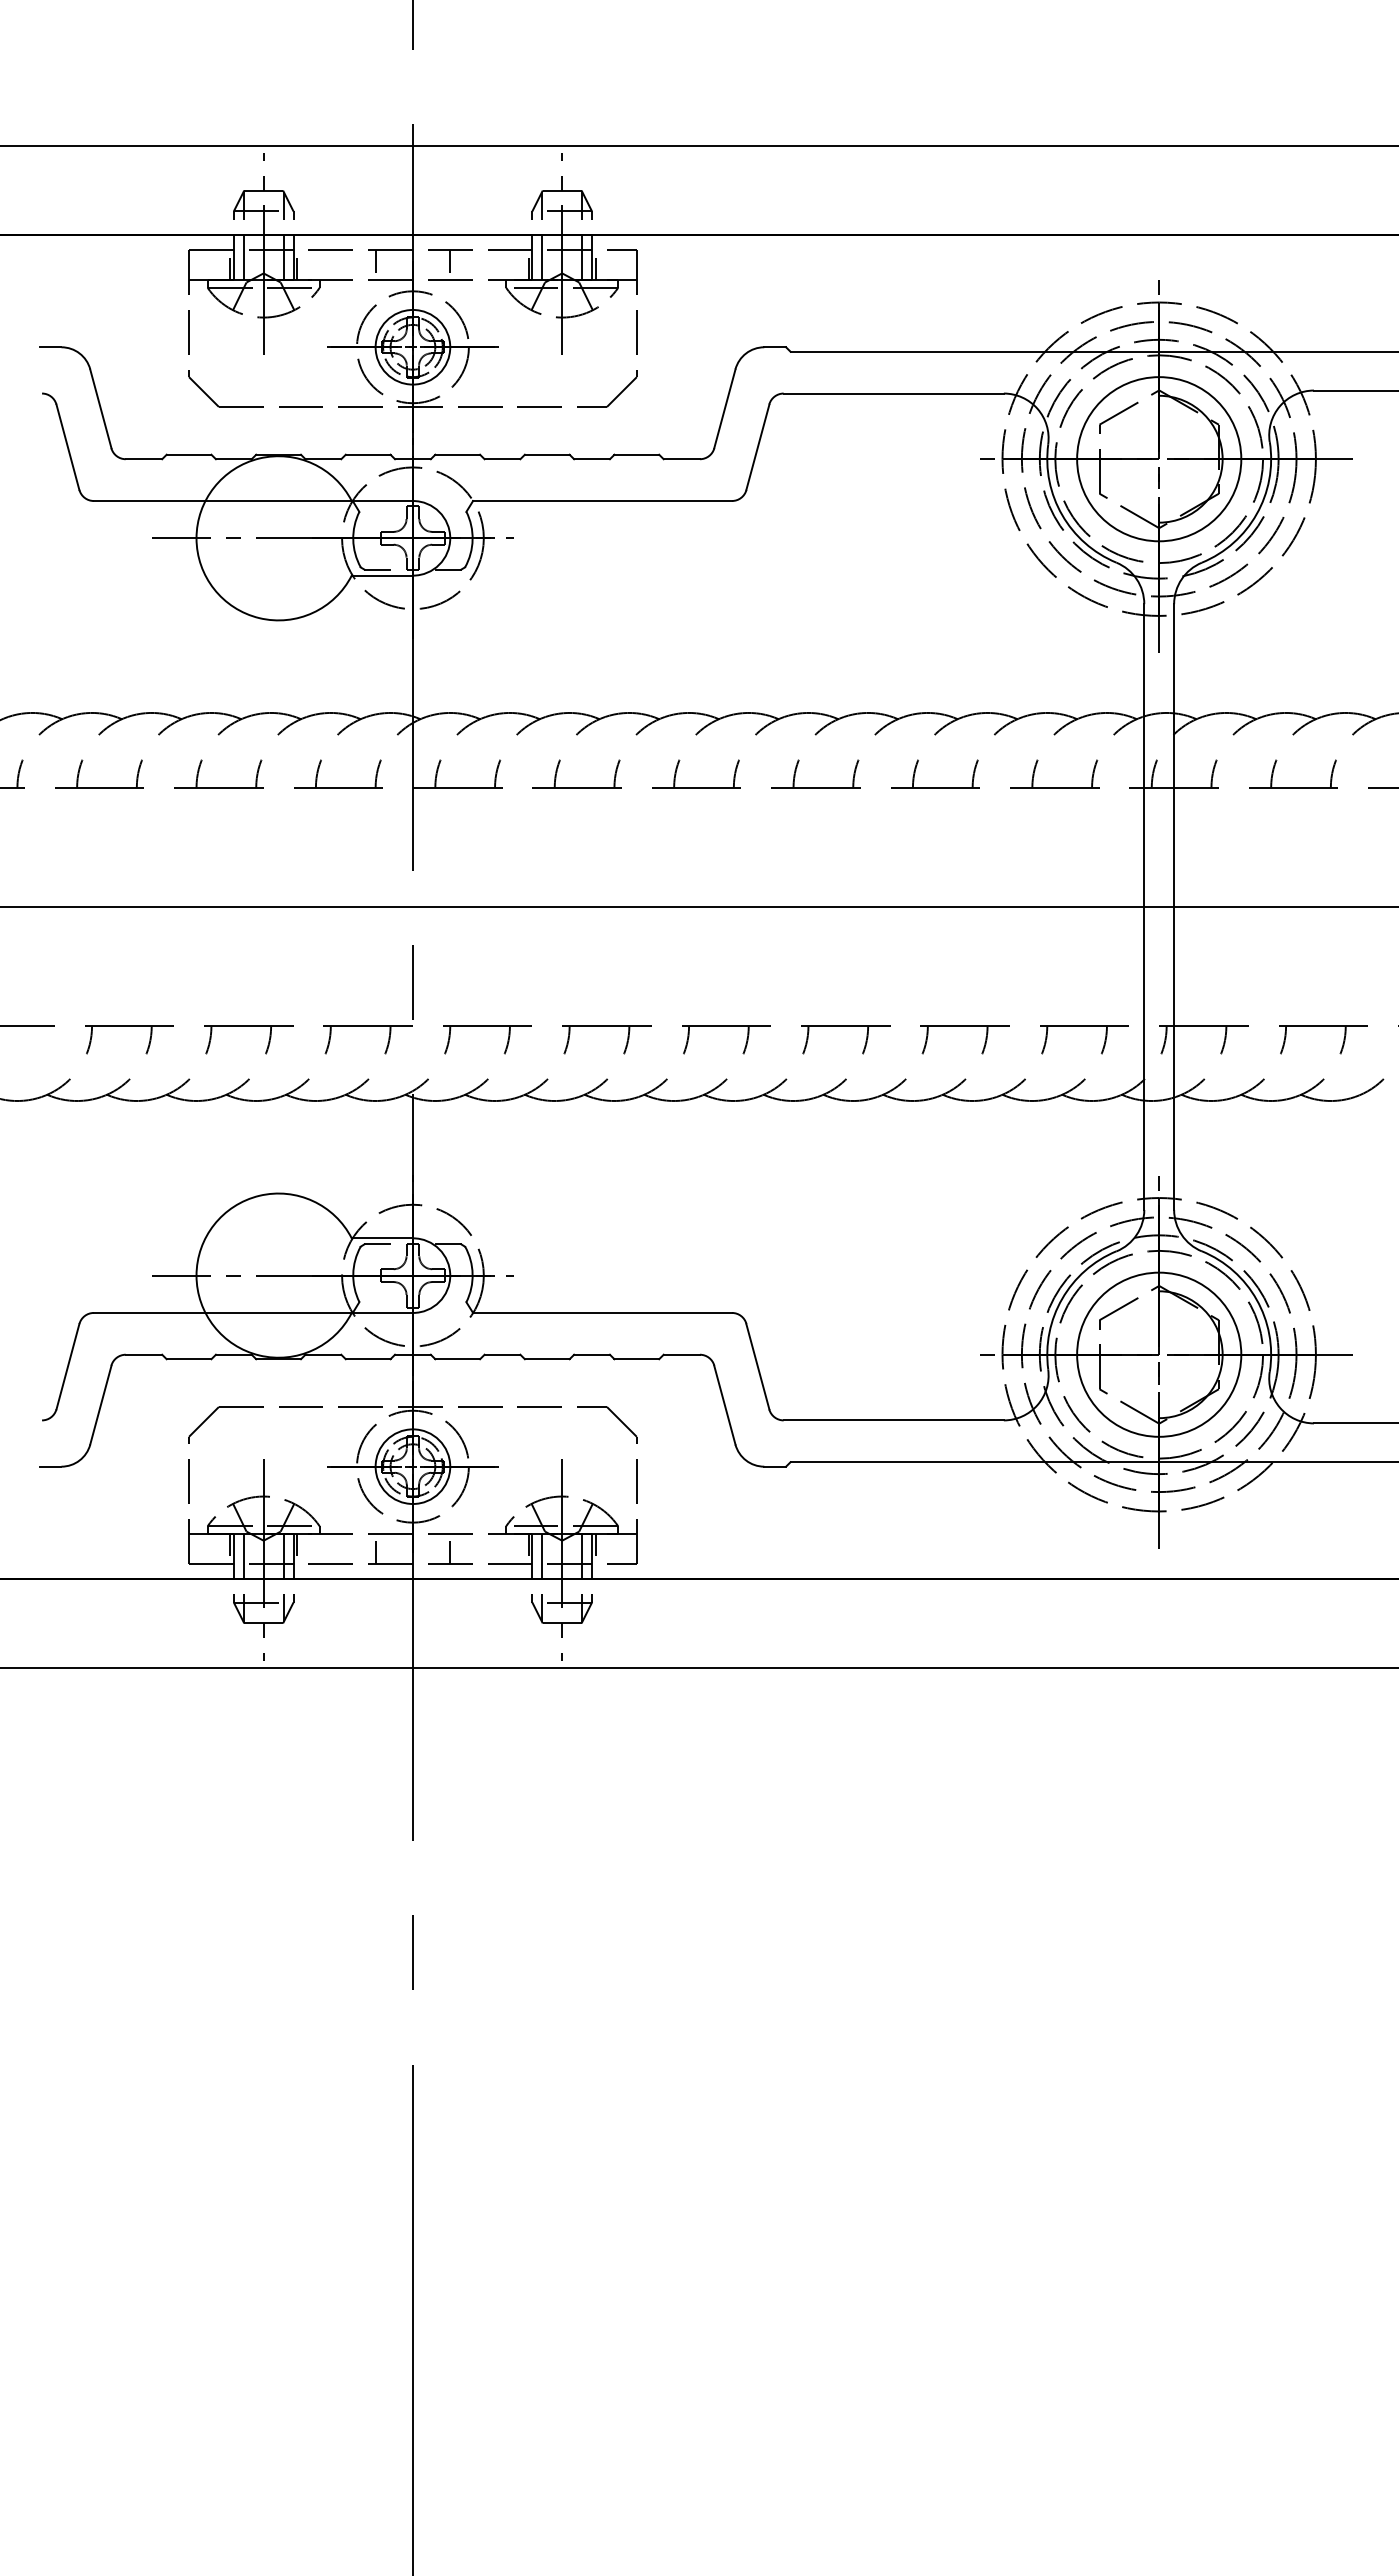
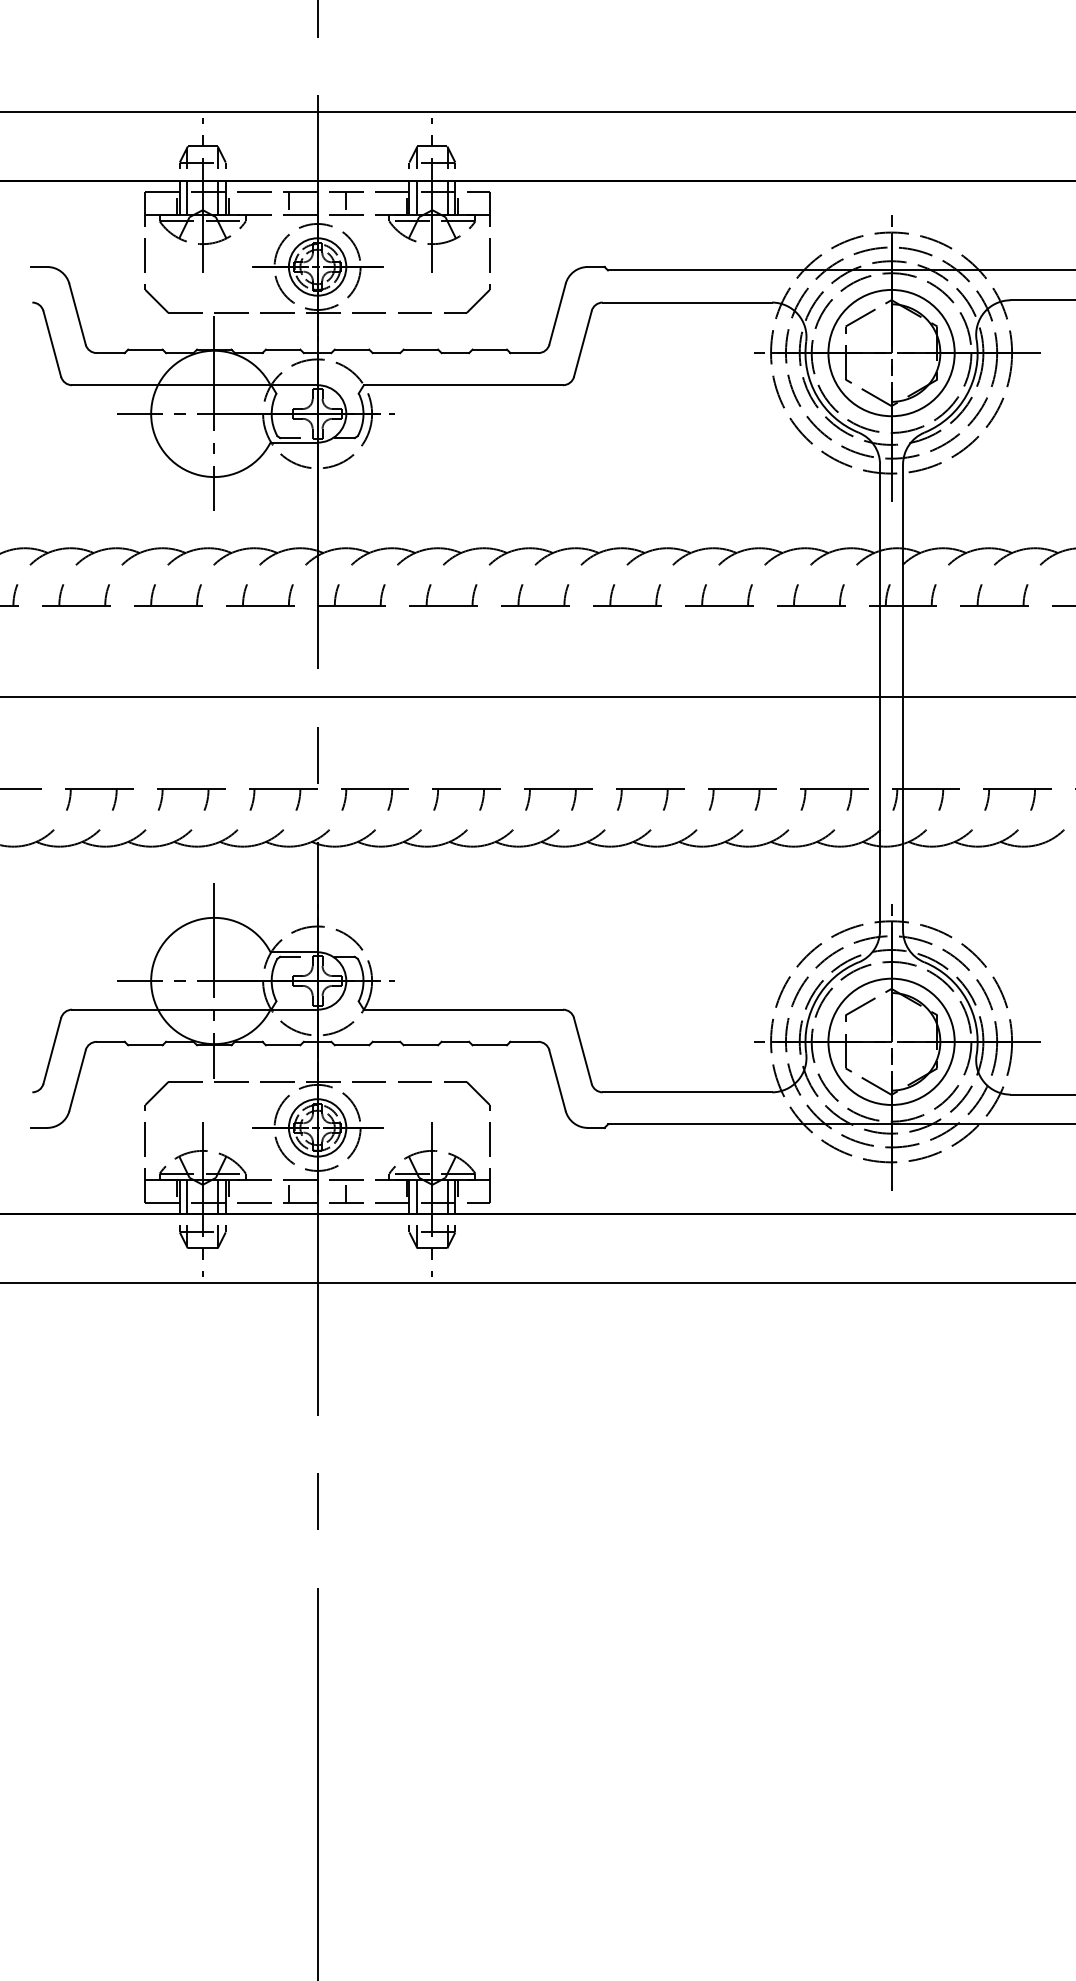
line: (278, 538) -> (214, 414), added
line: (278, 1275) -> (214, 980), added

